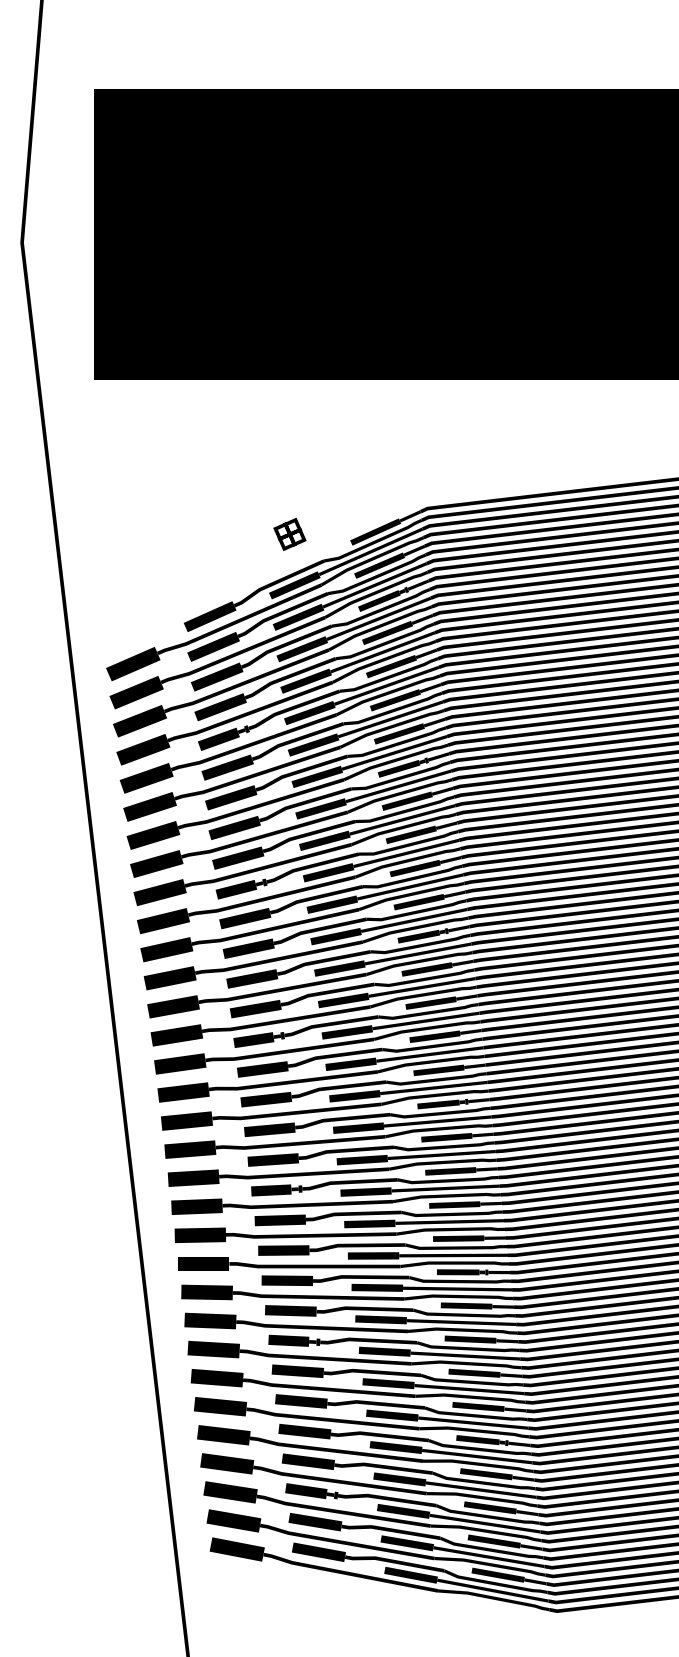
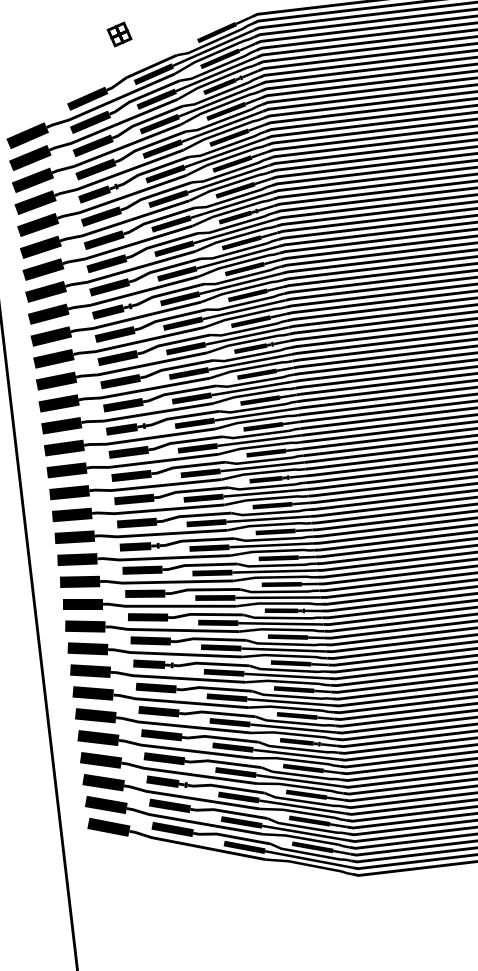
part: (289, 533) -> (119, 33), moved

